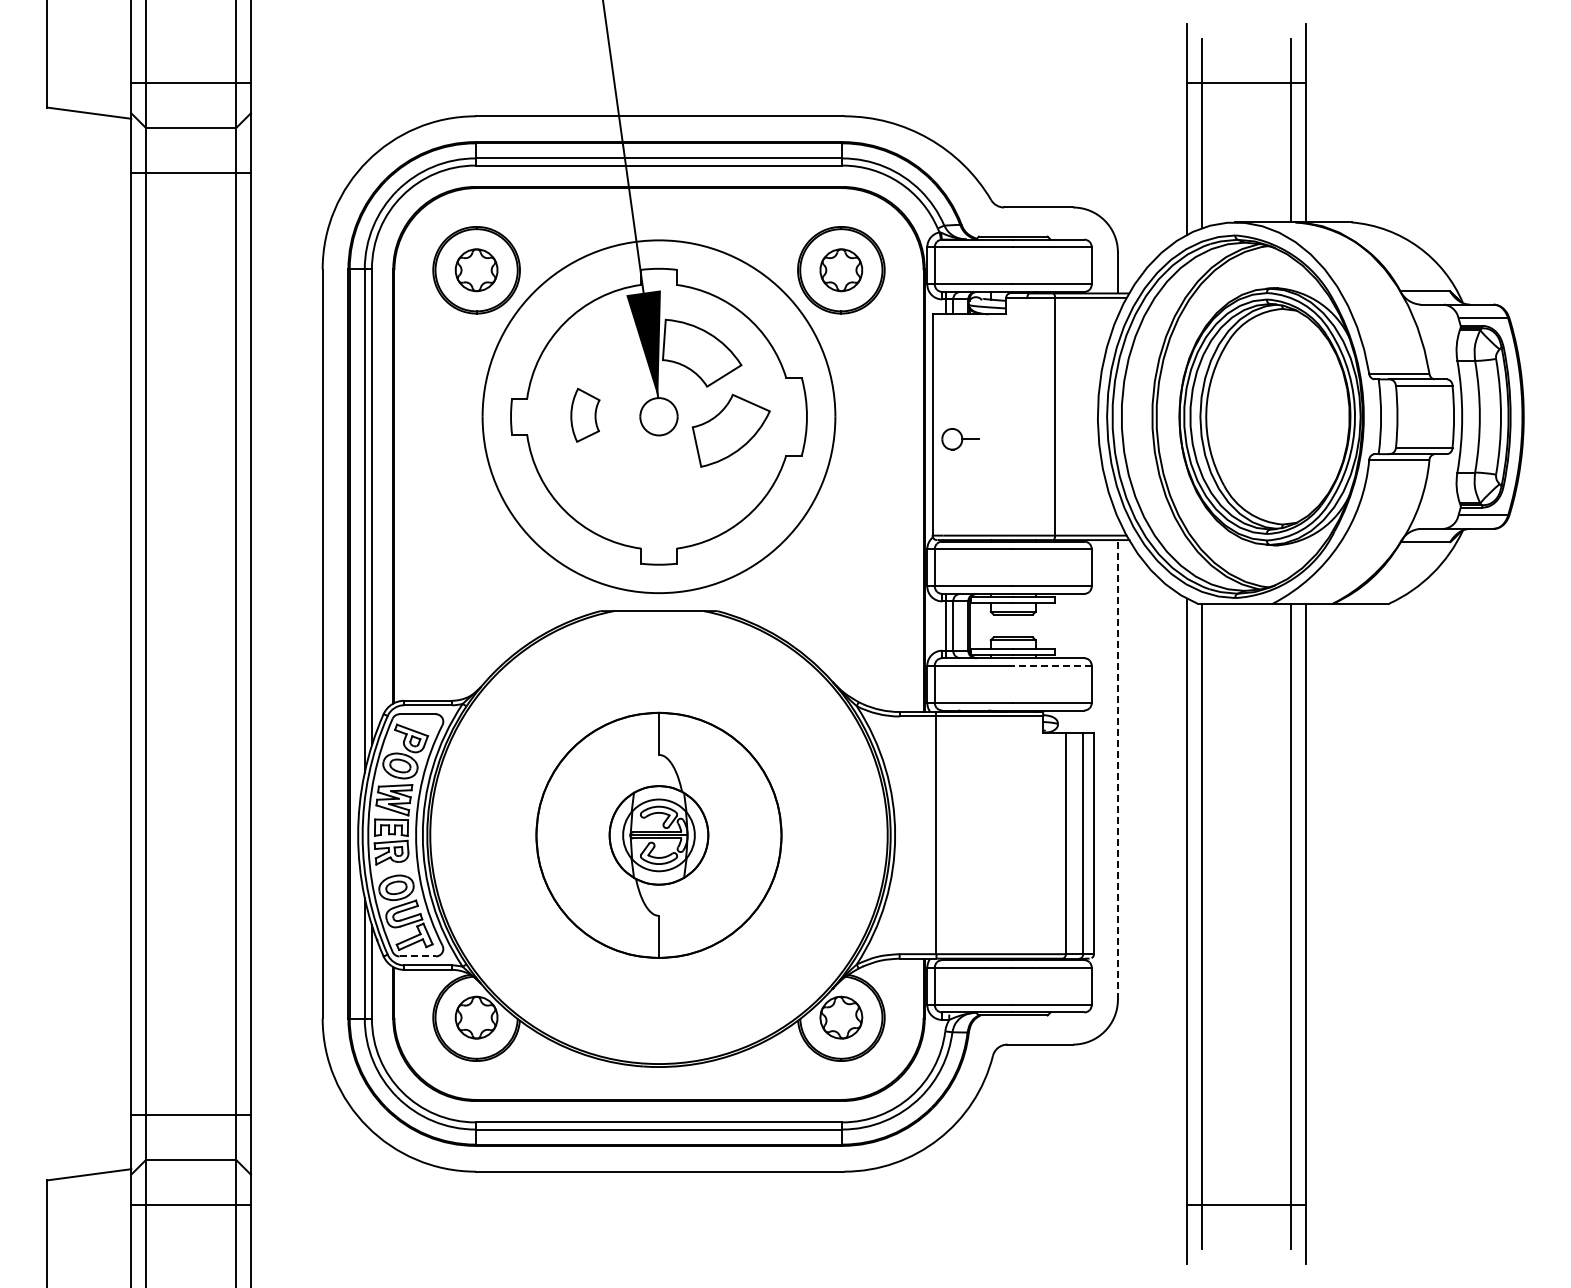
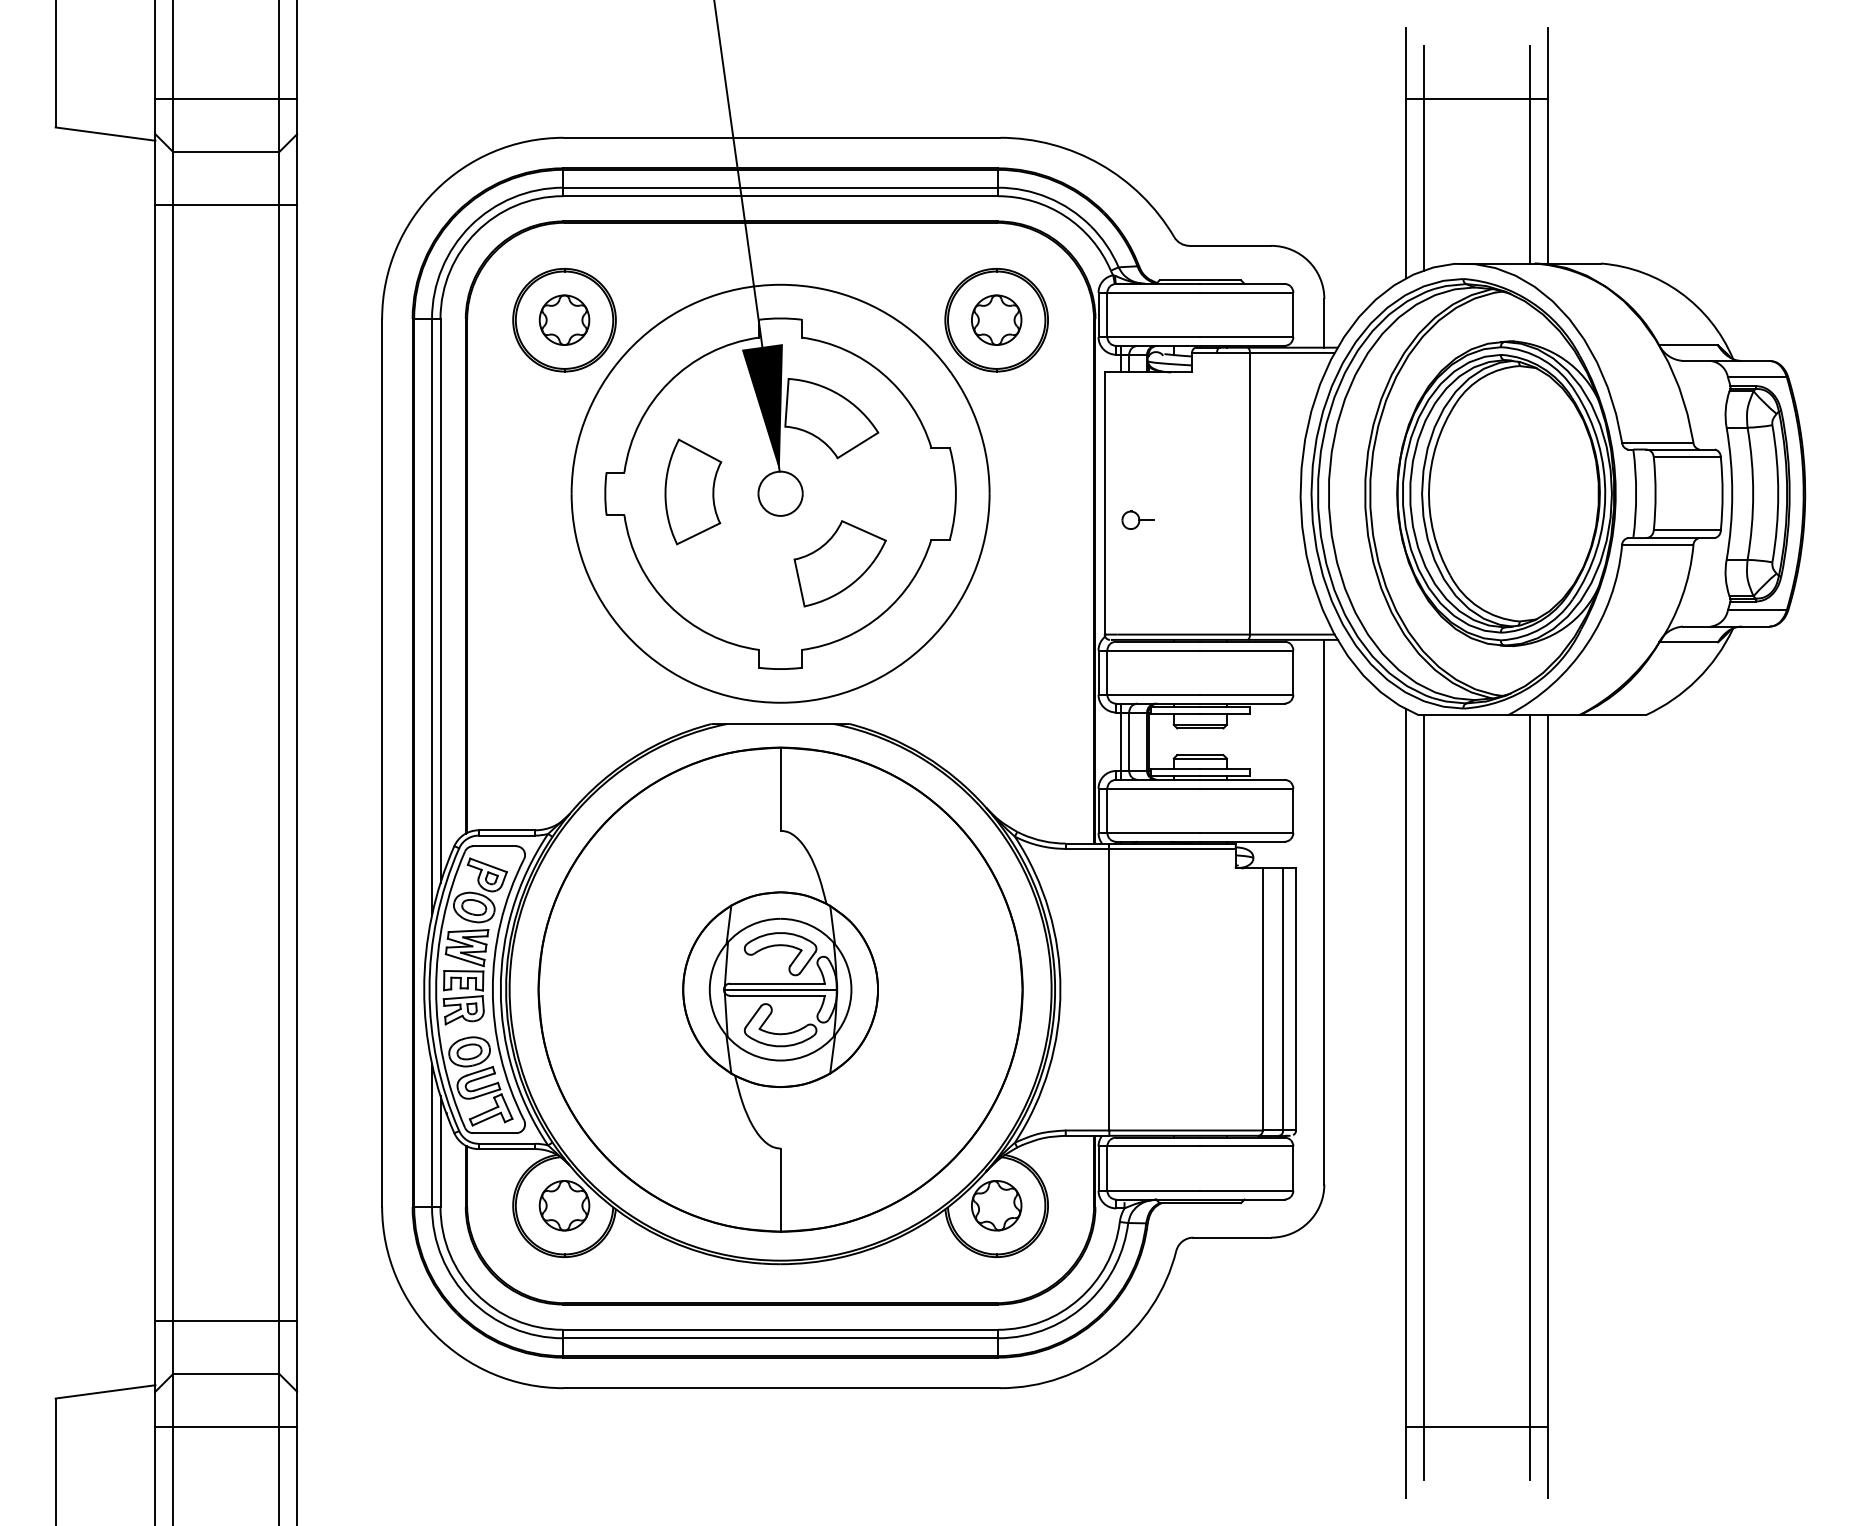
part: (585, 415) -> (693, 492), size x1.67
part: (730, 430) -> (839, 563), moved
part: (960, 438) -> (1137, 519), size x0.71
line: (1052, 665) -> (1246, 788), dashed -> solid
line: (1117, 769) -> (1323, 911), dashed -> solid
part: (658, 835) -> (780, 989), size x1.67
line: (418, 956) -> (495, 1133), dashed -> solid

